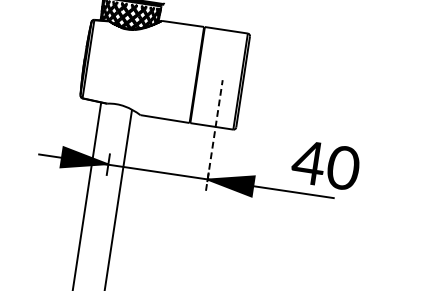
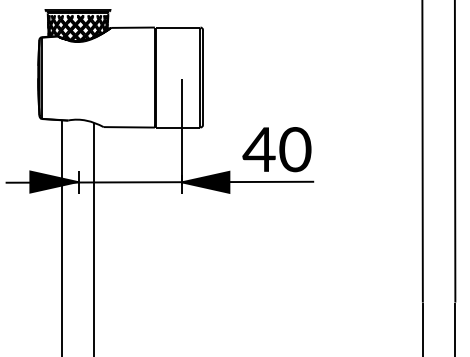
line: (214, 135) -> (182, 136), dashed -> solid
text: (325, 165) -> (276, 149), moved

